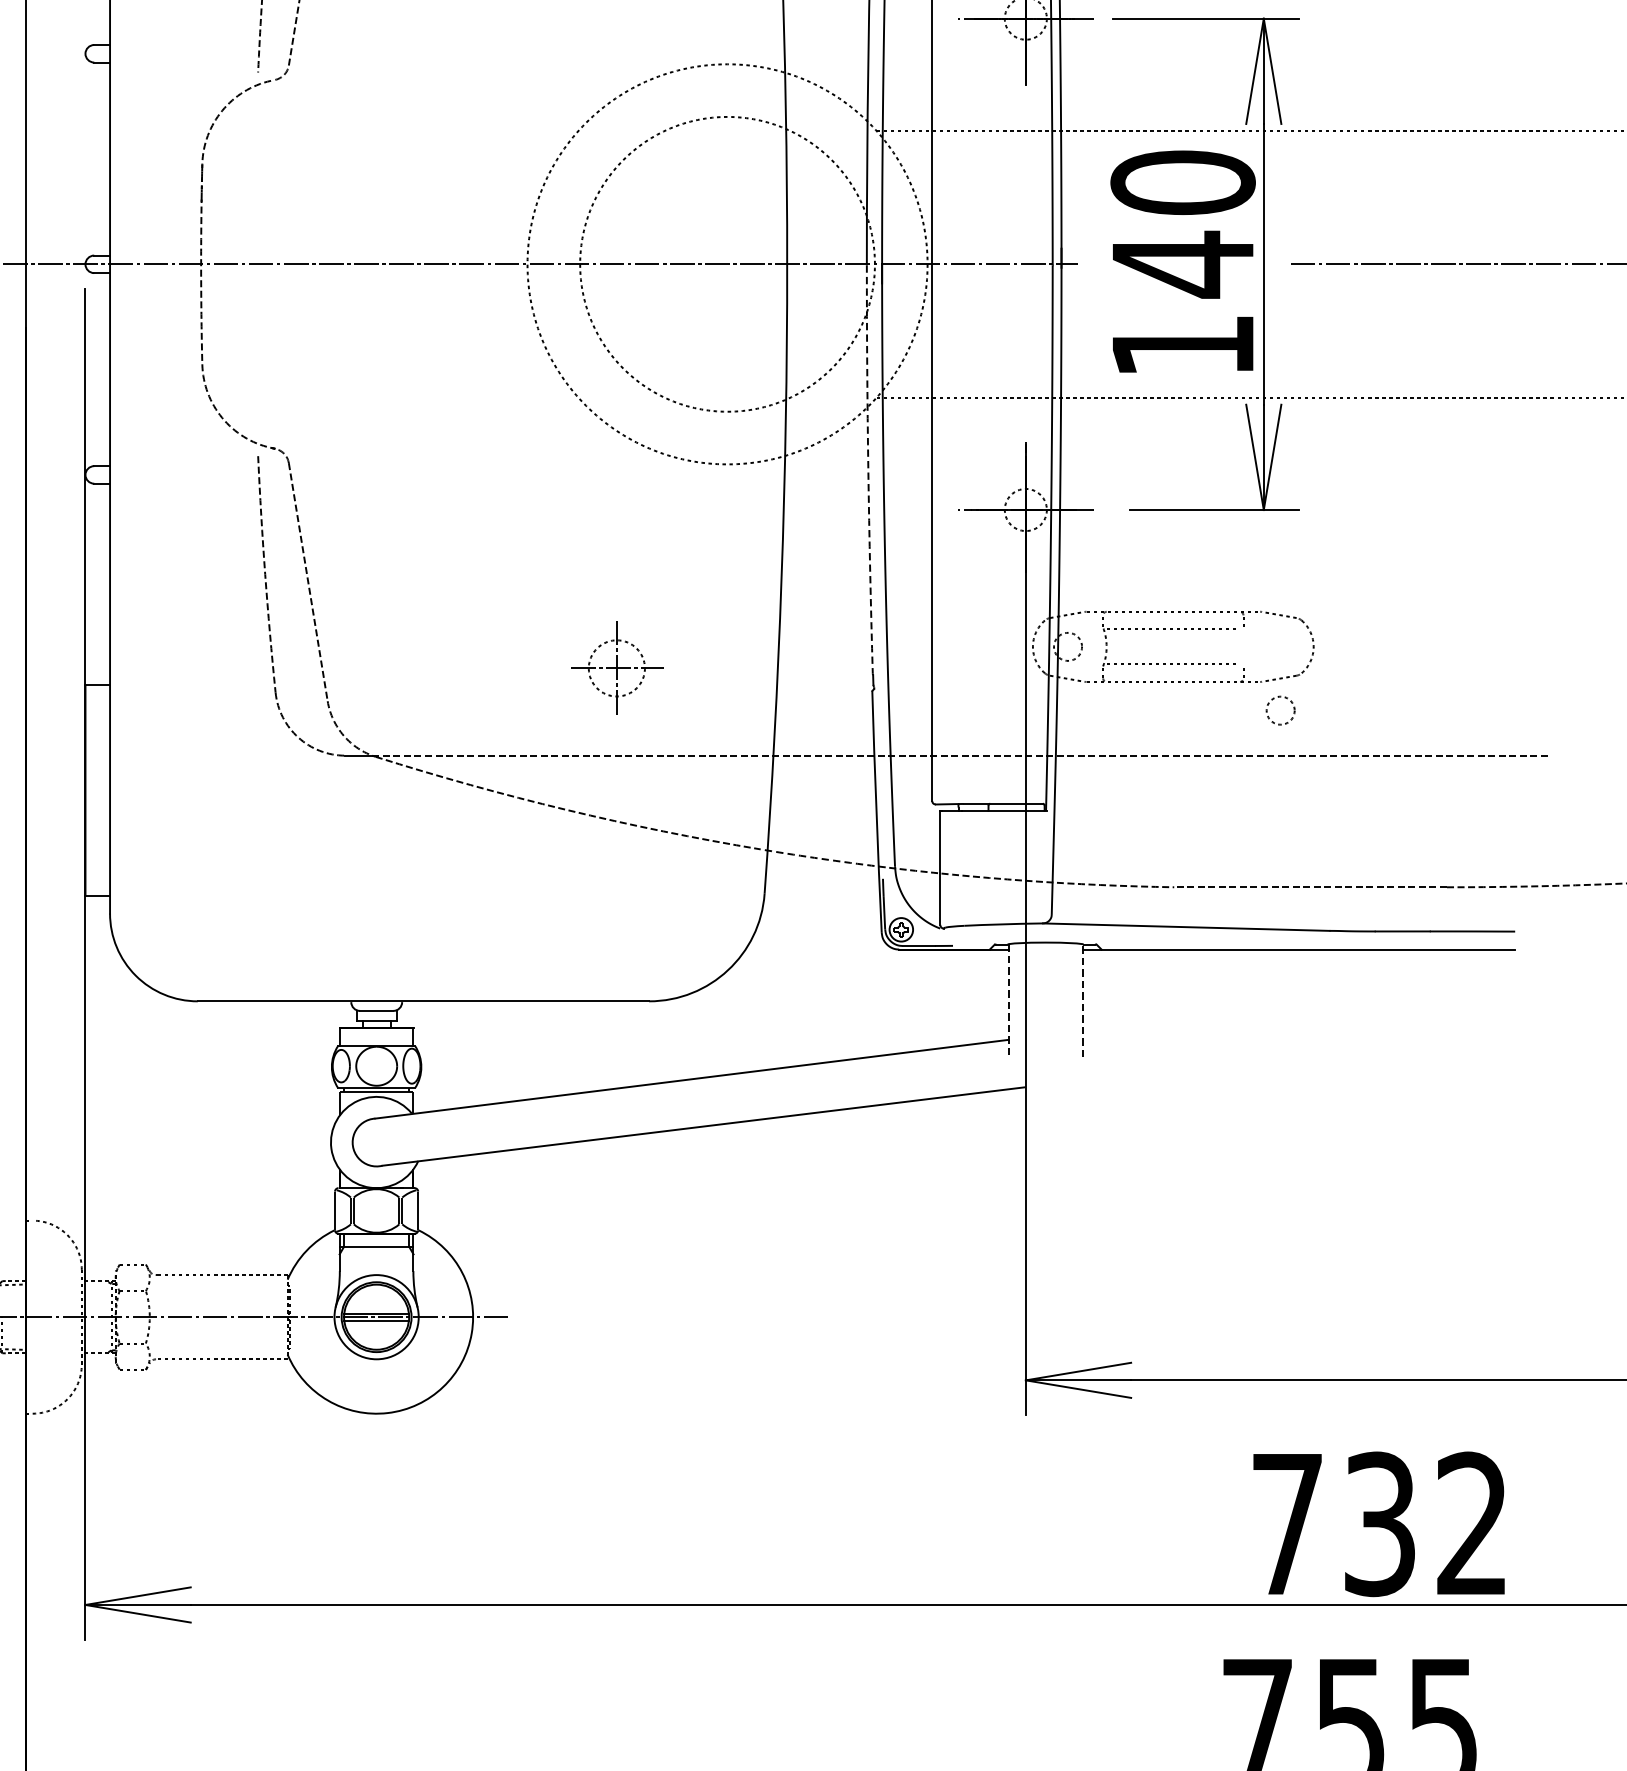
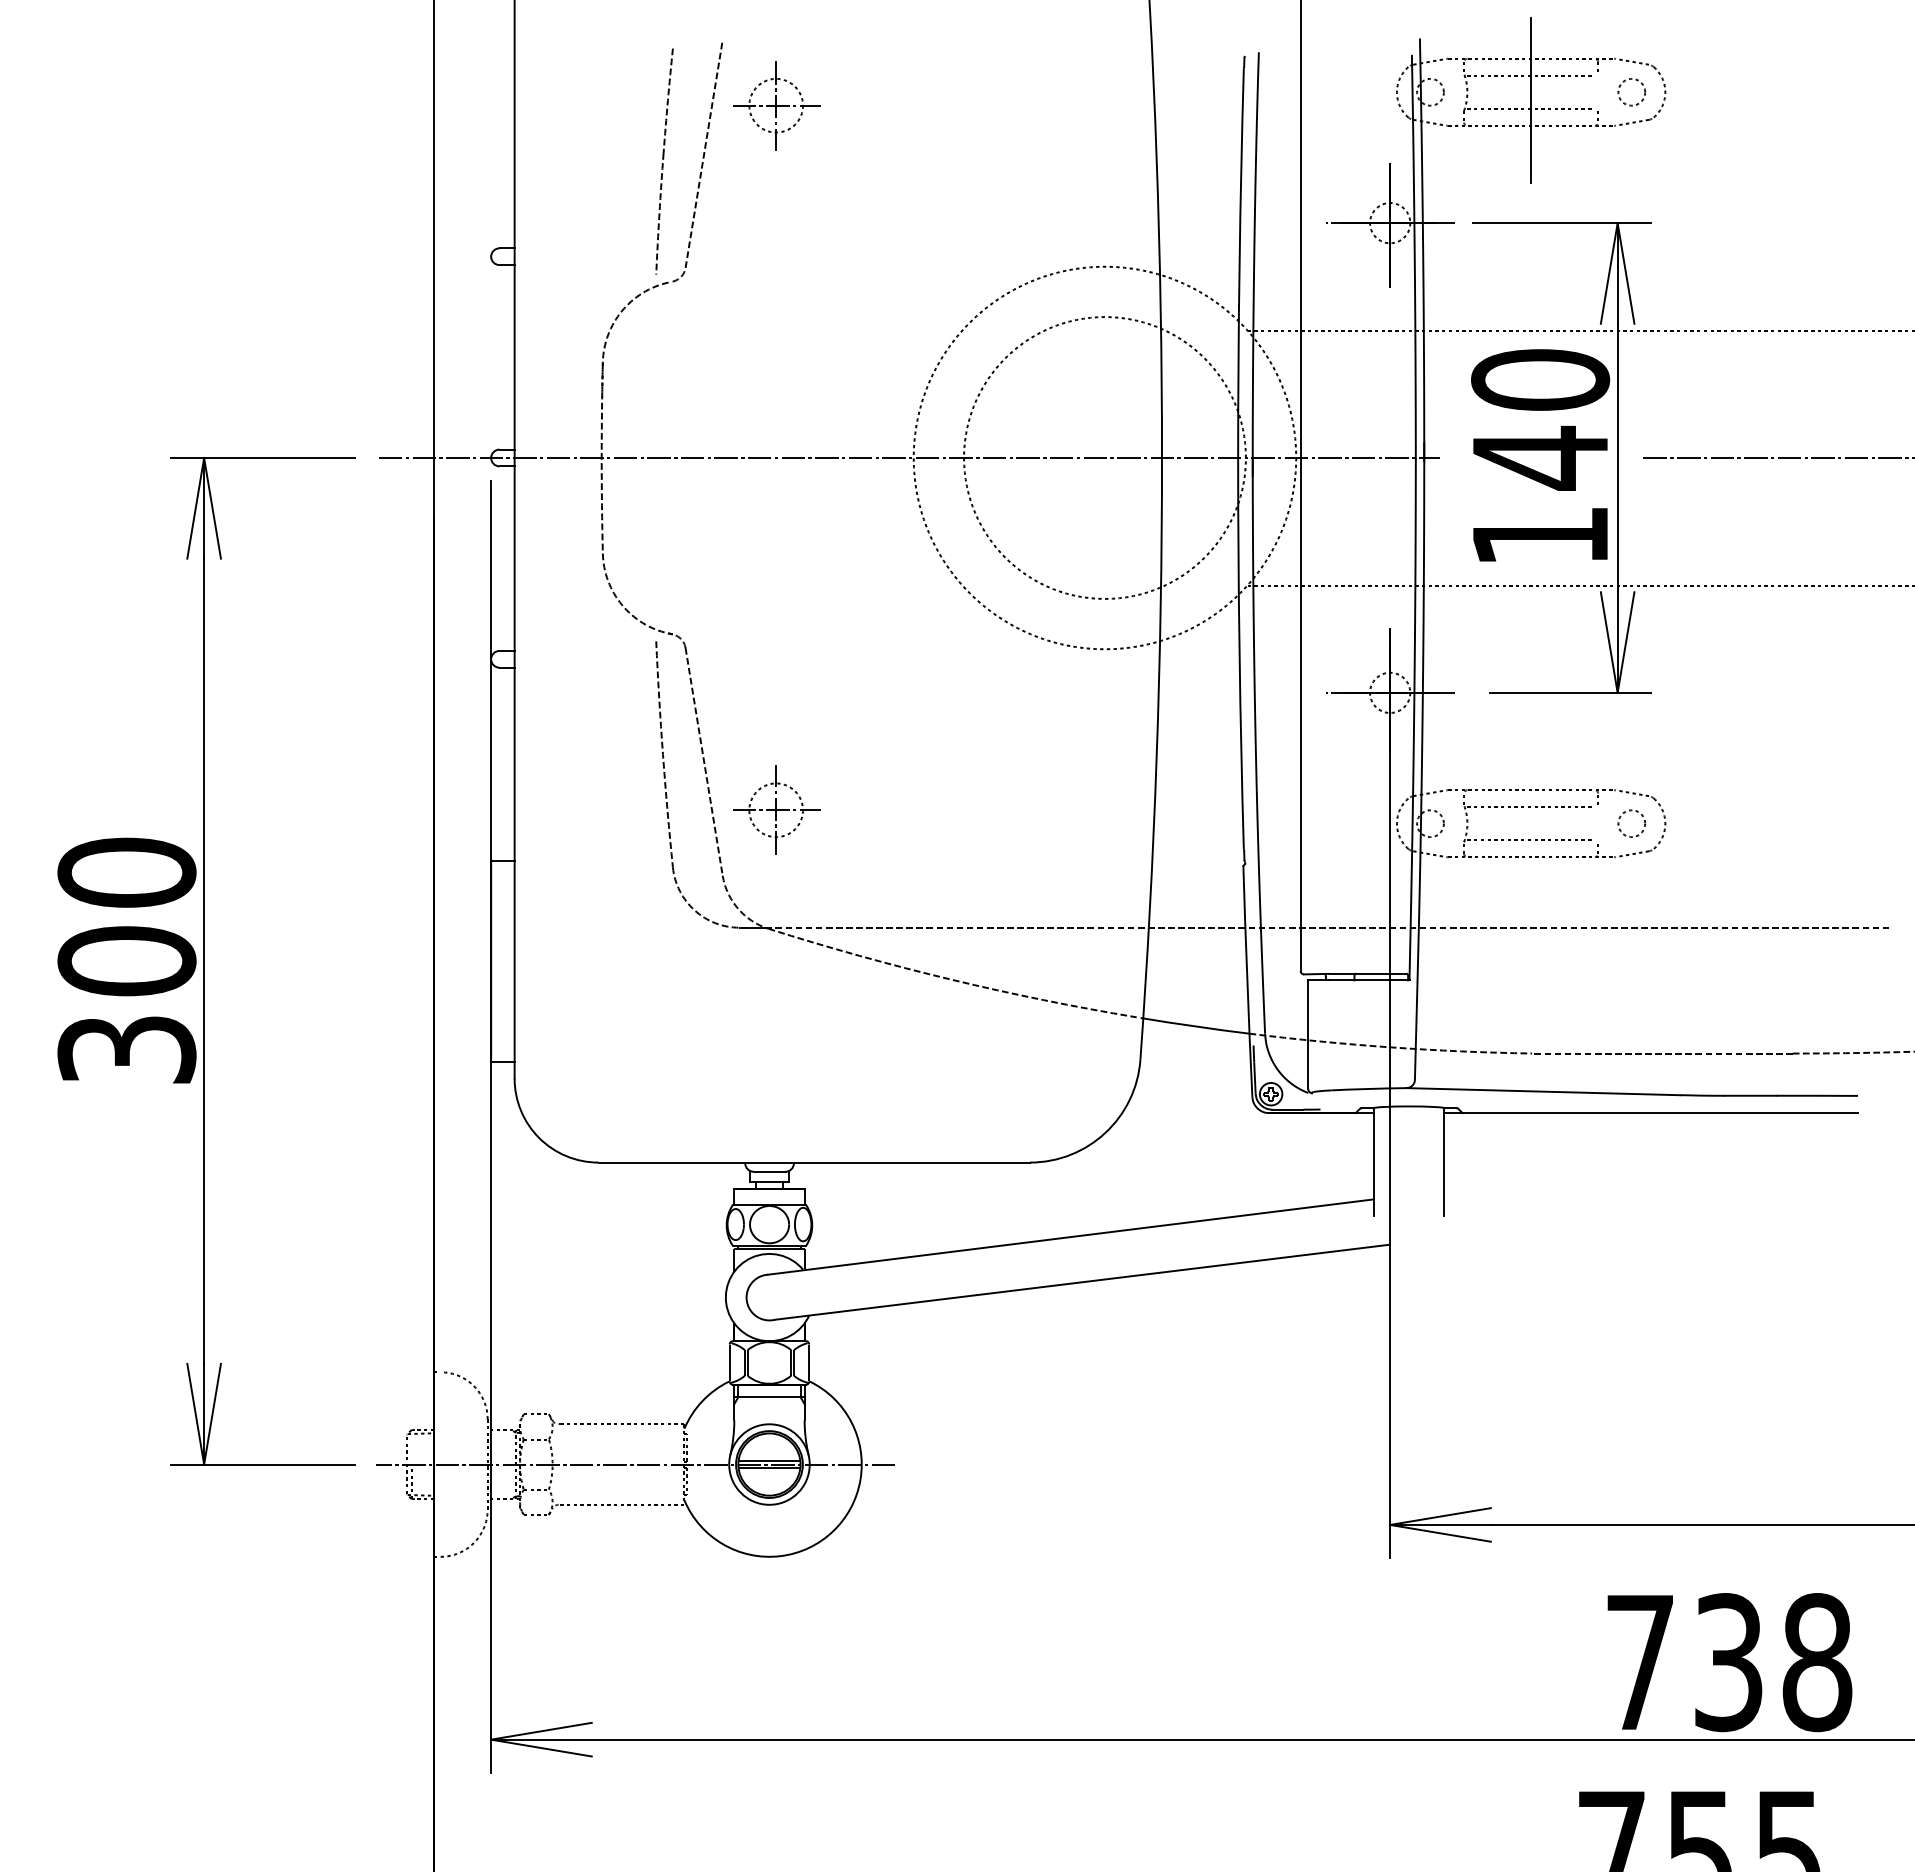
arc: (868, 469) -> (1239, 654), dashed -> solid
part: (617, 667) -> (776, 809), moved
circle: (1280, 710) -> (1631, 823), moved
arc: (821, 858) -> (1194, 1026), dashed -> solid
line: (1082, 1000) -> (1444, 1161), dashed -> solid
line: (1008, 1001) -> (1373, 1162), dashed -> solid
text: (1472, 1524) -> (1817, 1662), 732 -> 738

